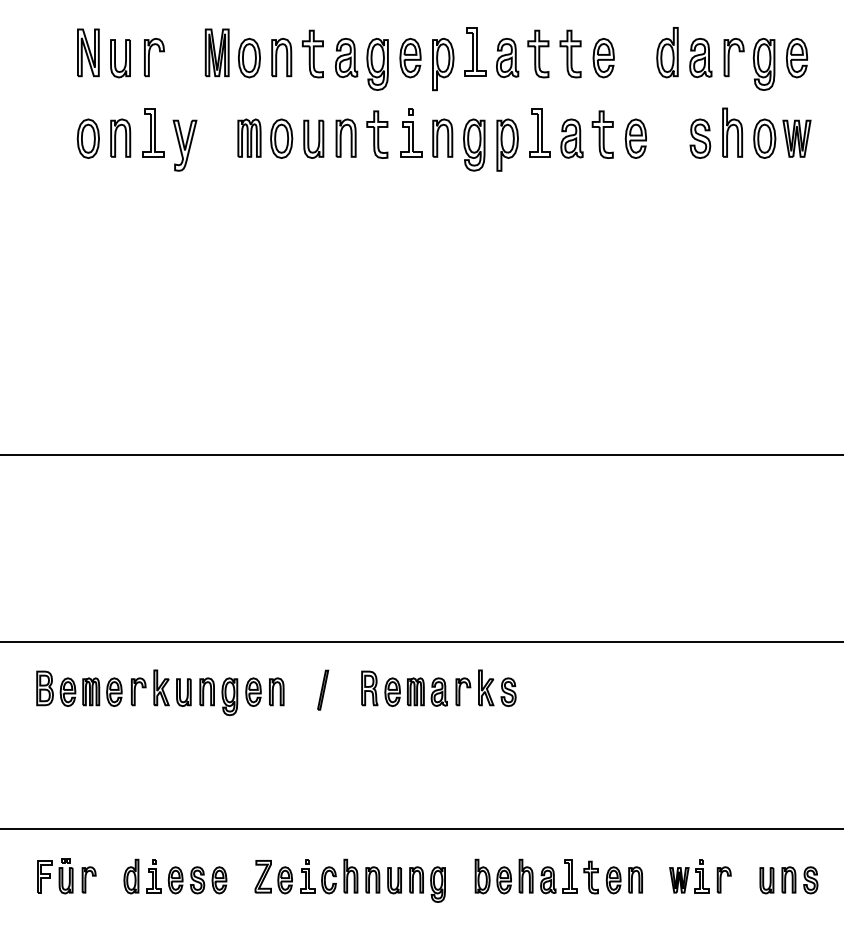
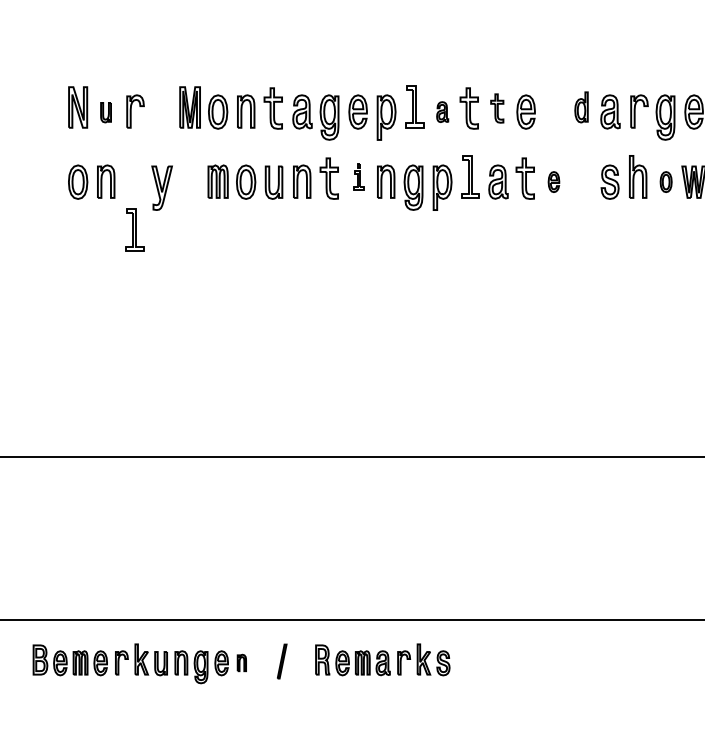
part: (667, 52) -> (581, 107), size x0.7
part: (570, 53) -> (497, 108), size x0.7
part: (120, 58) -> (106, 112), size x0.6
part: (507, 58) -> (442, 112), size x0.6
part: (153, 132) -> (134, 229), moved
part: (411, 132) -> (359, 176), size x0.6
part: (635, 138) -> (553, 181), size x0.6
part: (764, 138) -> (665, 181), size x0.6
part: (276, 691) -> (241, 662), size x0.7

